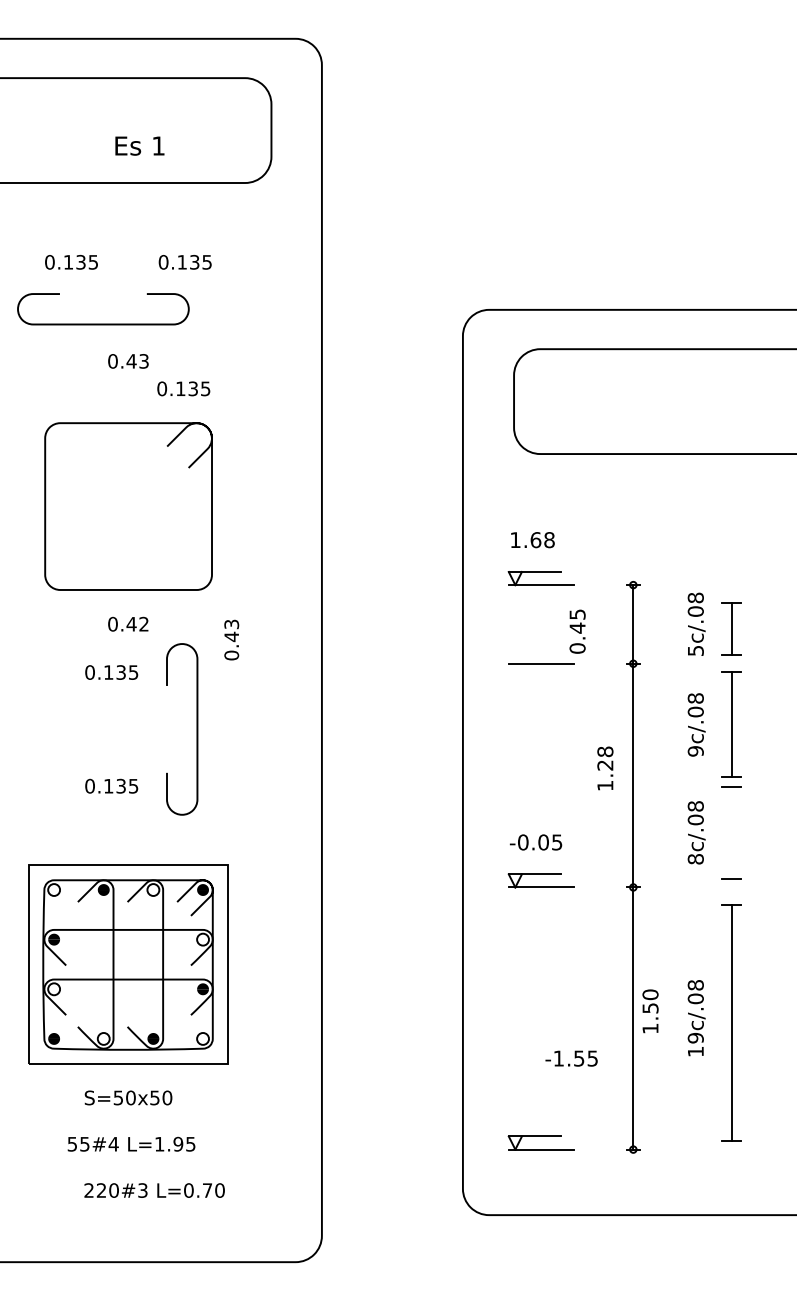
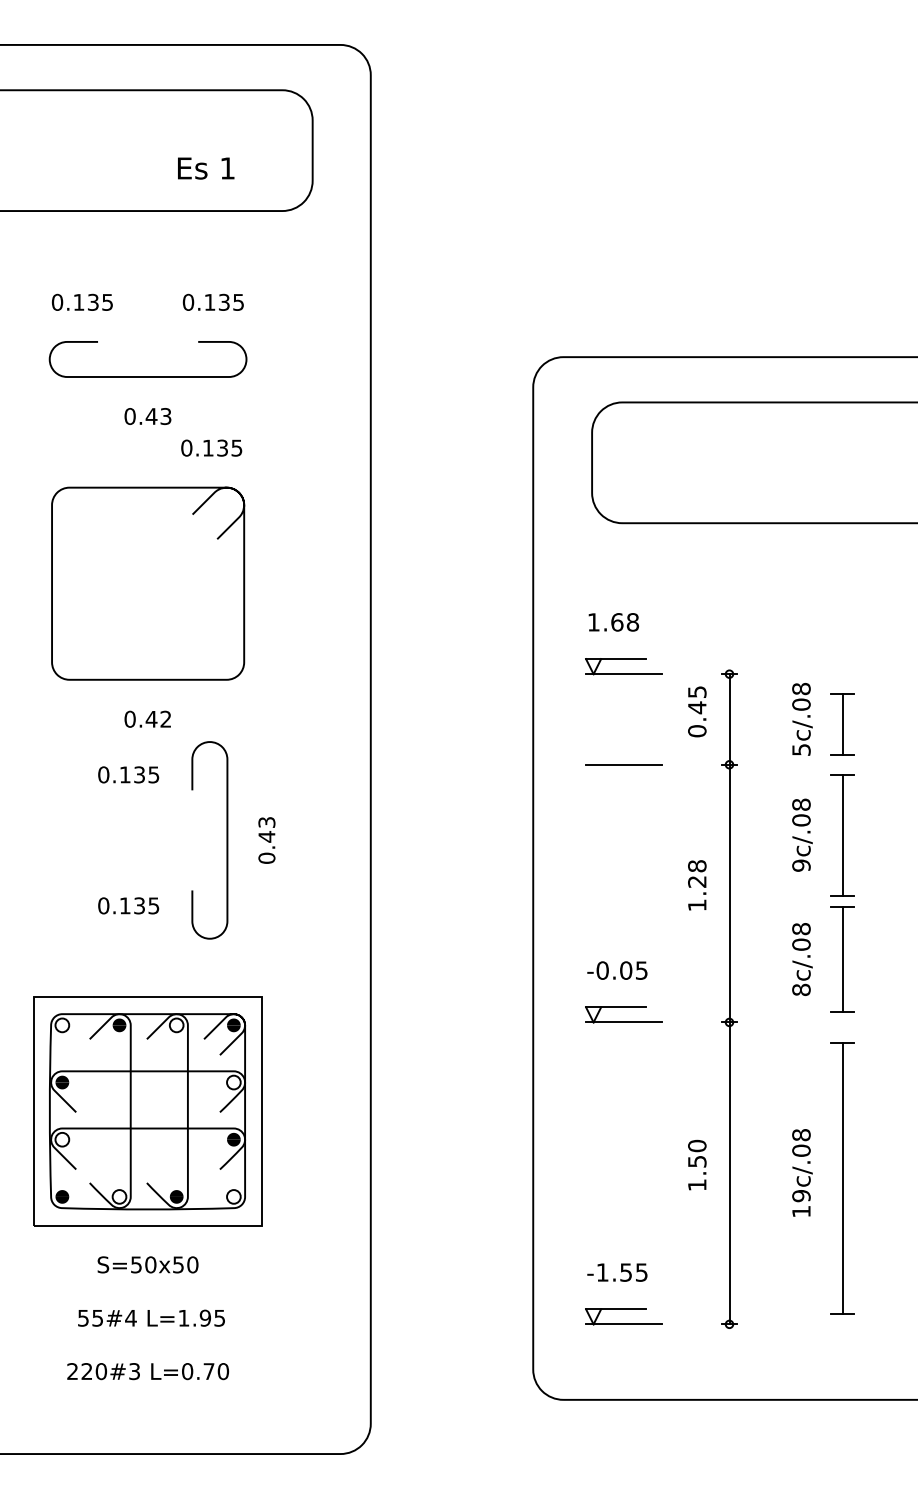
text: (140, 146) -> (206, 168), moved
curve: (102, 324) -> (147, 376), moved
text: (577, 631) -> (697, 711), moved
text: (231, 640) -> (266, 840), moved
line: (731, 832) -> (842, 959), added
text: (650, 1010) -> (697, 1164), moved
text: (571, 1058) -> (617, 1272), moved
text: (154, 1190) -> (148, 1371), moved

